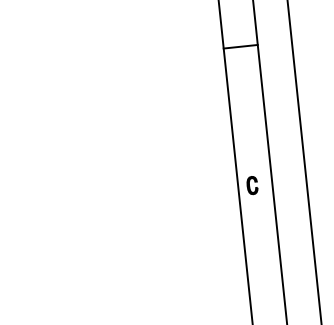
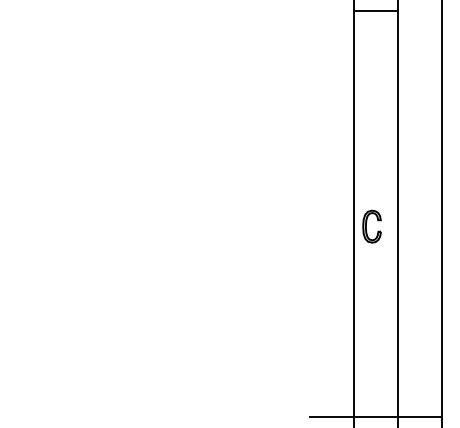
line: (240, 46) -> (375, 10), moved
part: (252, 185) -> (371, 226), size x1.43

